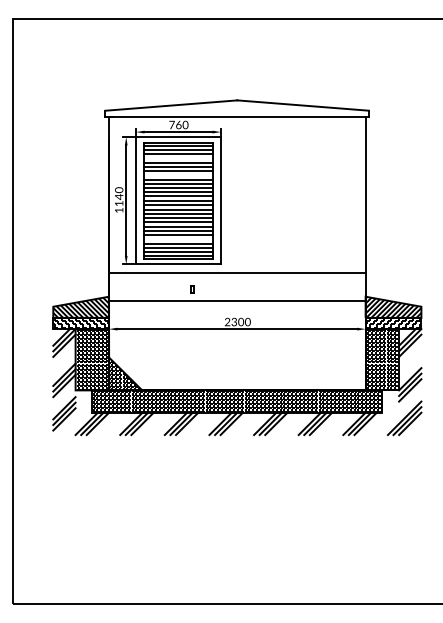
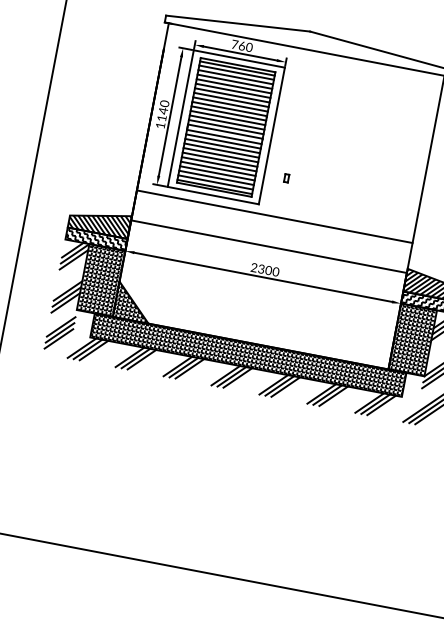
line: (178, 158) -> (234, 81), added
line: (178, 175) -> (231, 100), added
line: (178, 239) -> (218, 168), added
part: (192, 289) -> (286, 178), moved

